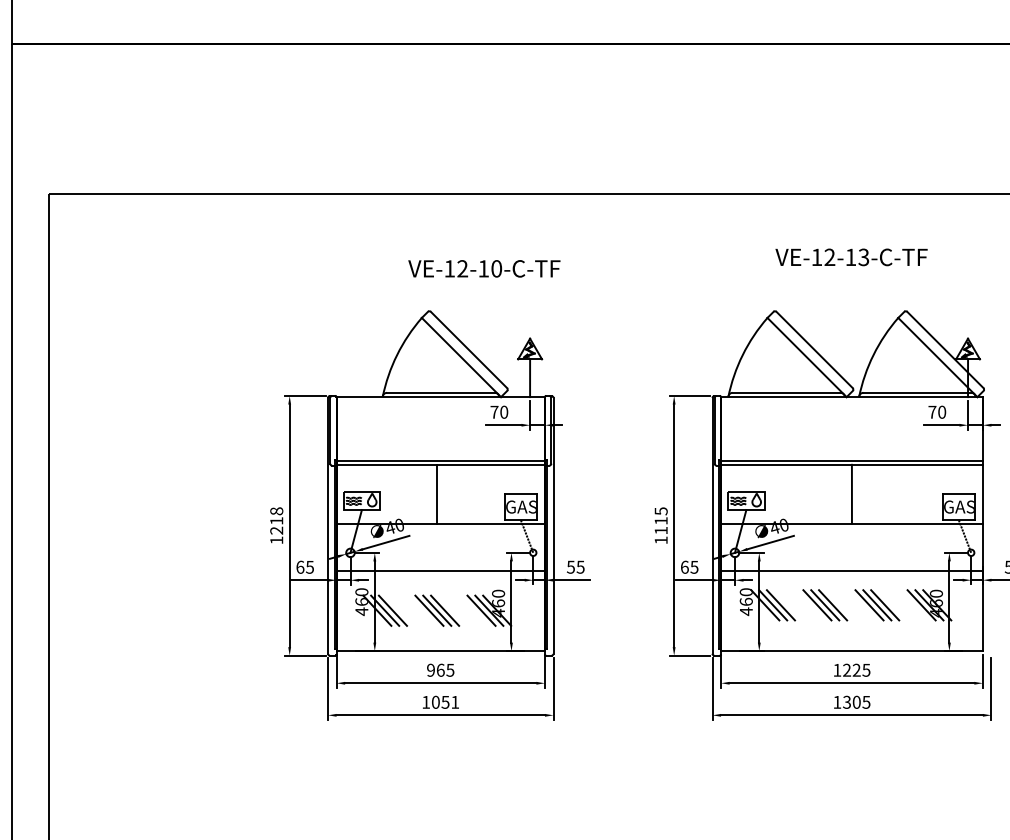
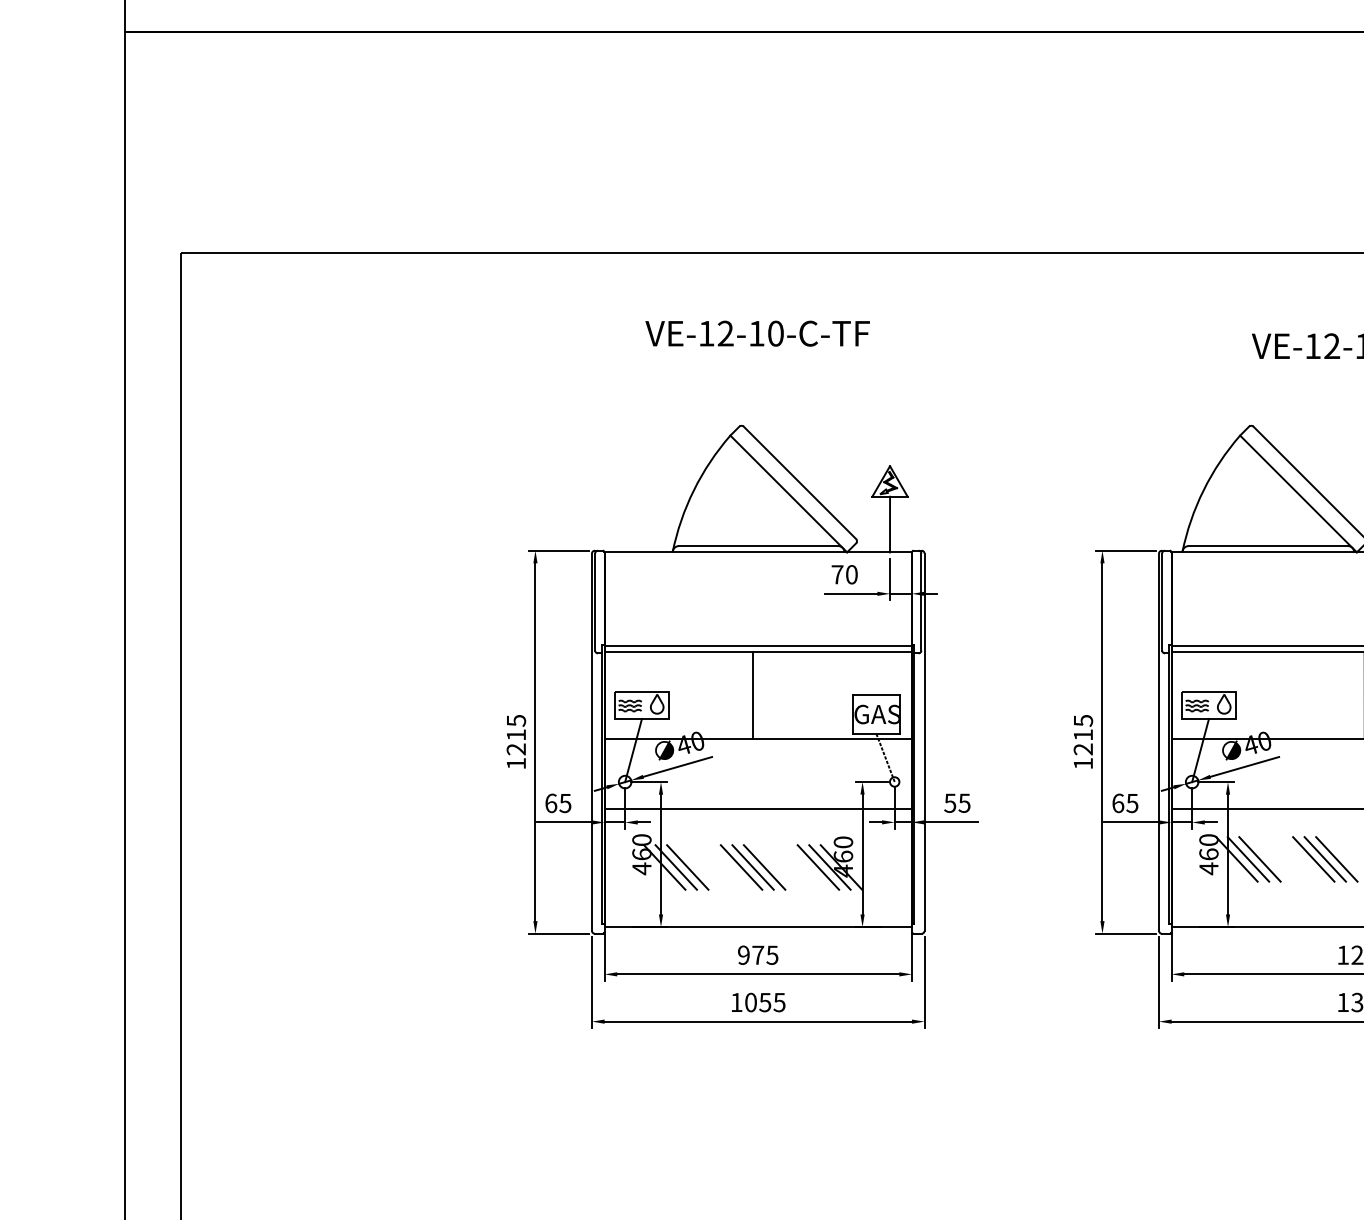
text: (484, 268) -> (757, 333), moved
text: (276, 511) -> (516, 721), 1218 -> 1215
text: (660, 530) -> (1082, 749), 1115 -> 1215
text: (440, 669) -> (757, 954), 965 -> 975
text: (455, 702) -> (780, 1002), 1051 -> 1055

